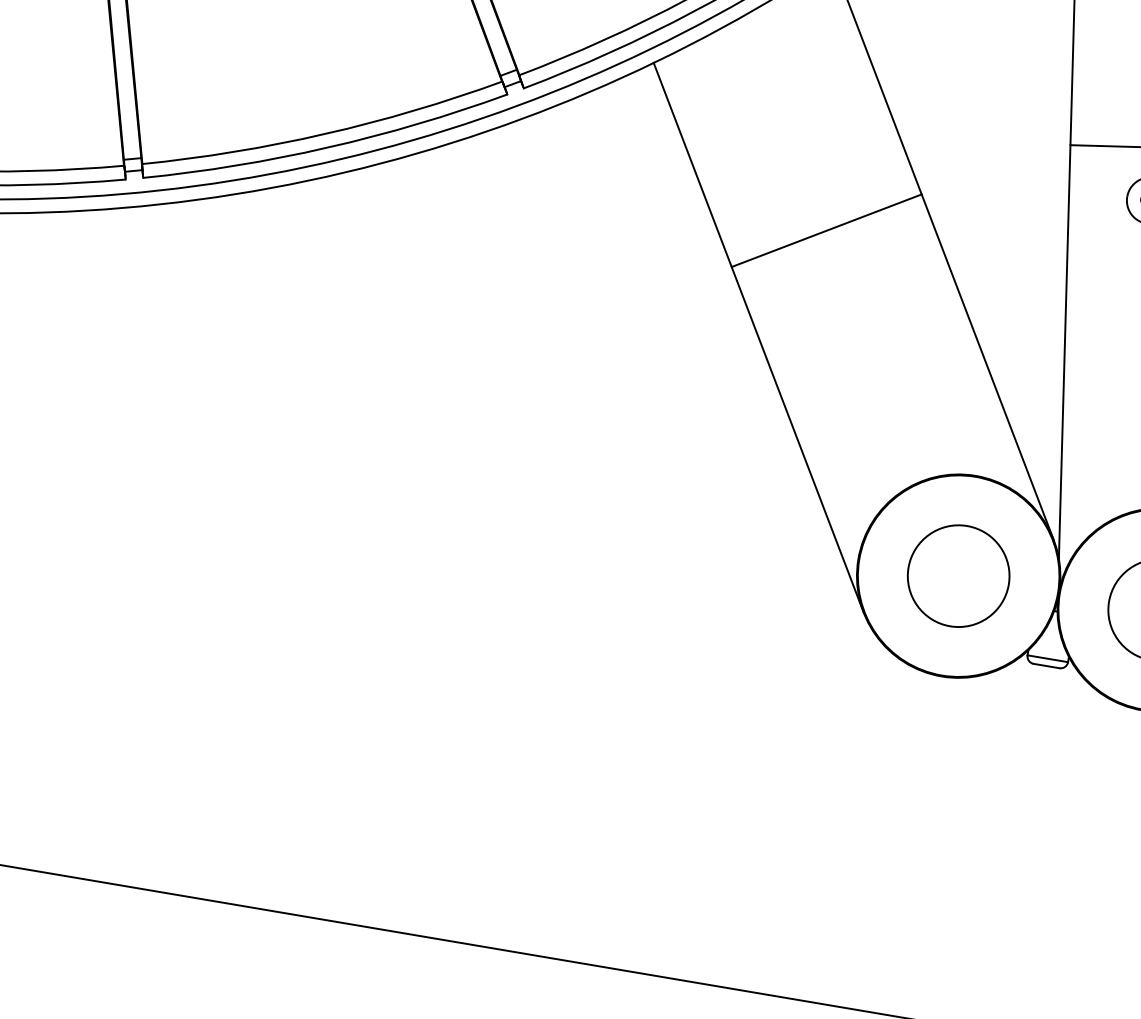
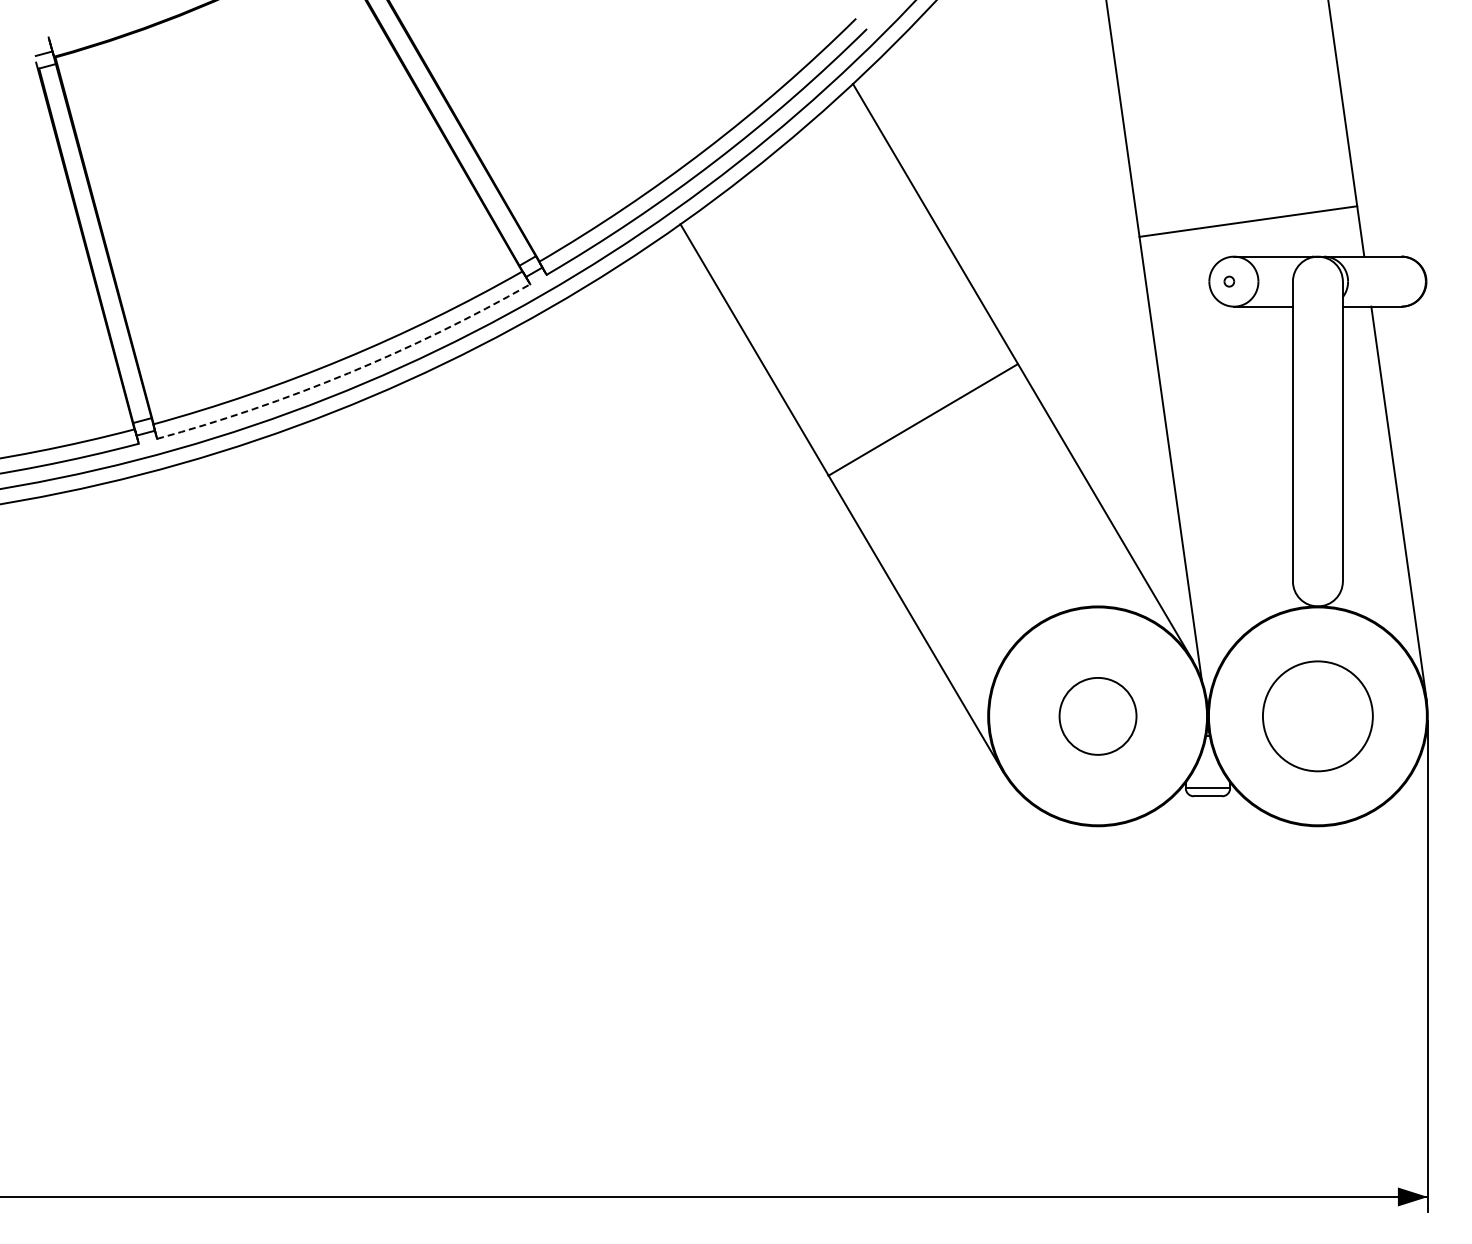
arc: (327, 147) -> (348, 373), solid -> dashed
line: (826, 230) -> (922, 419), moved
circle: (958, 576) -> (1097, 716), size x0.7

